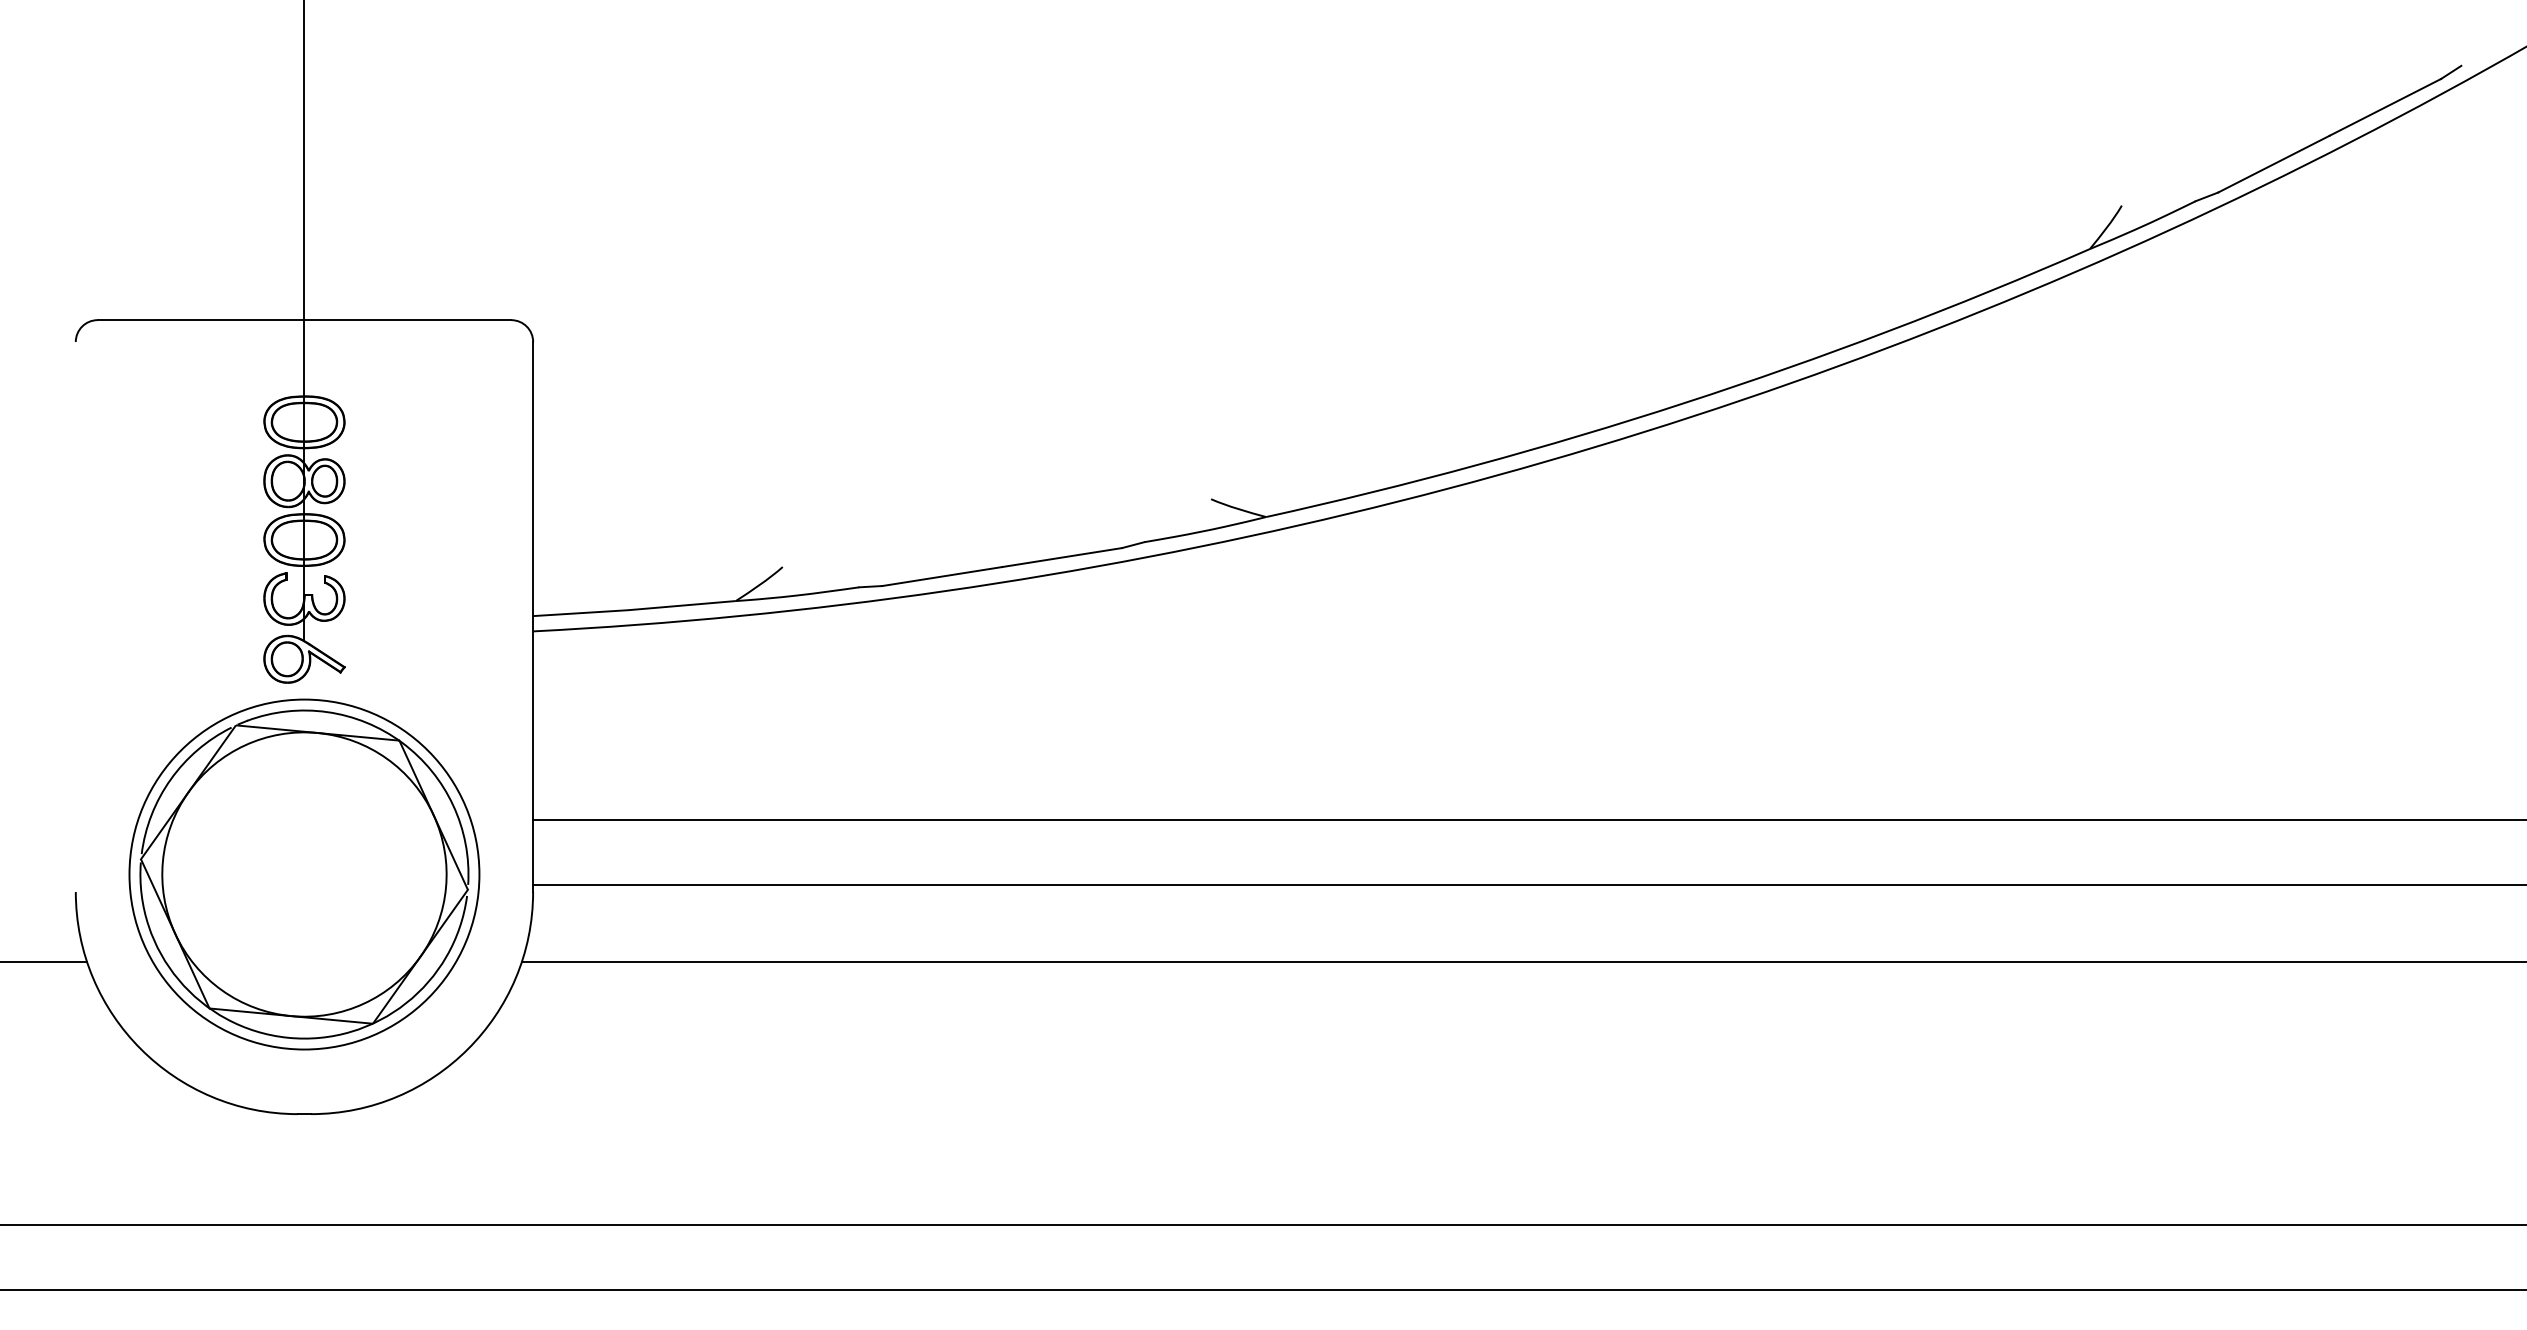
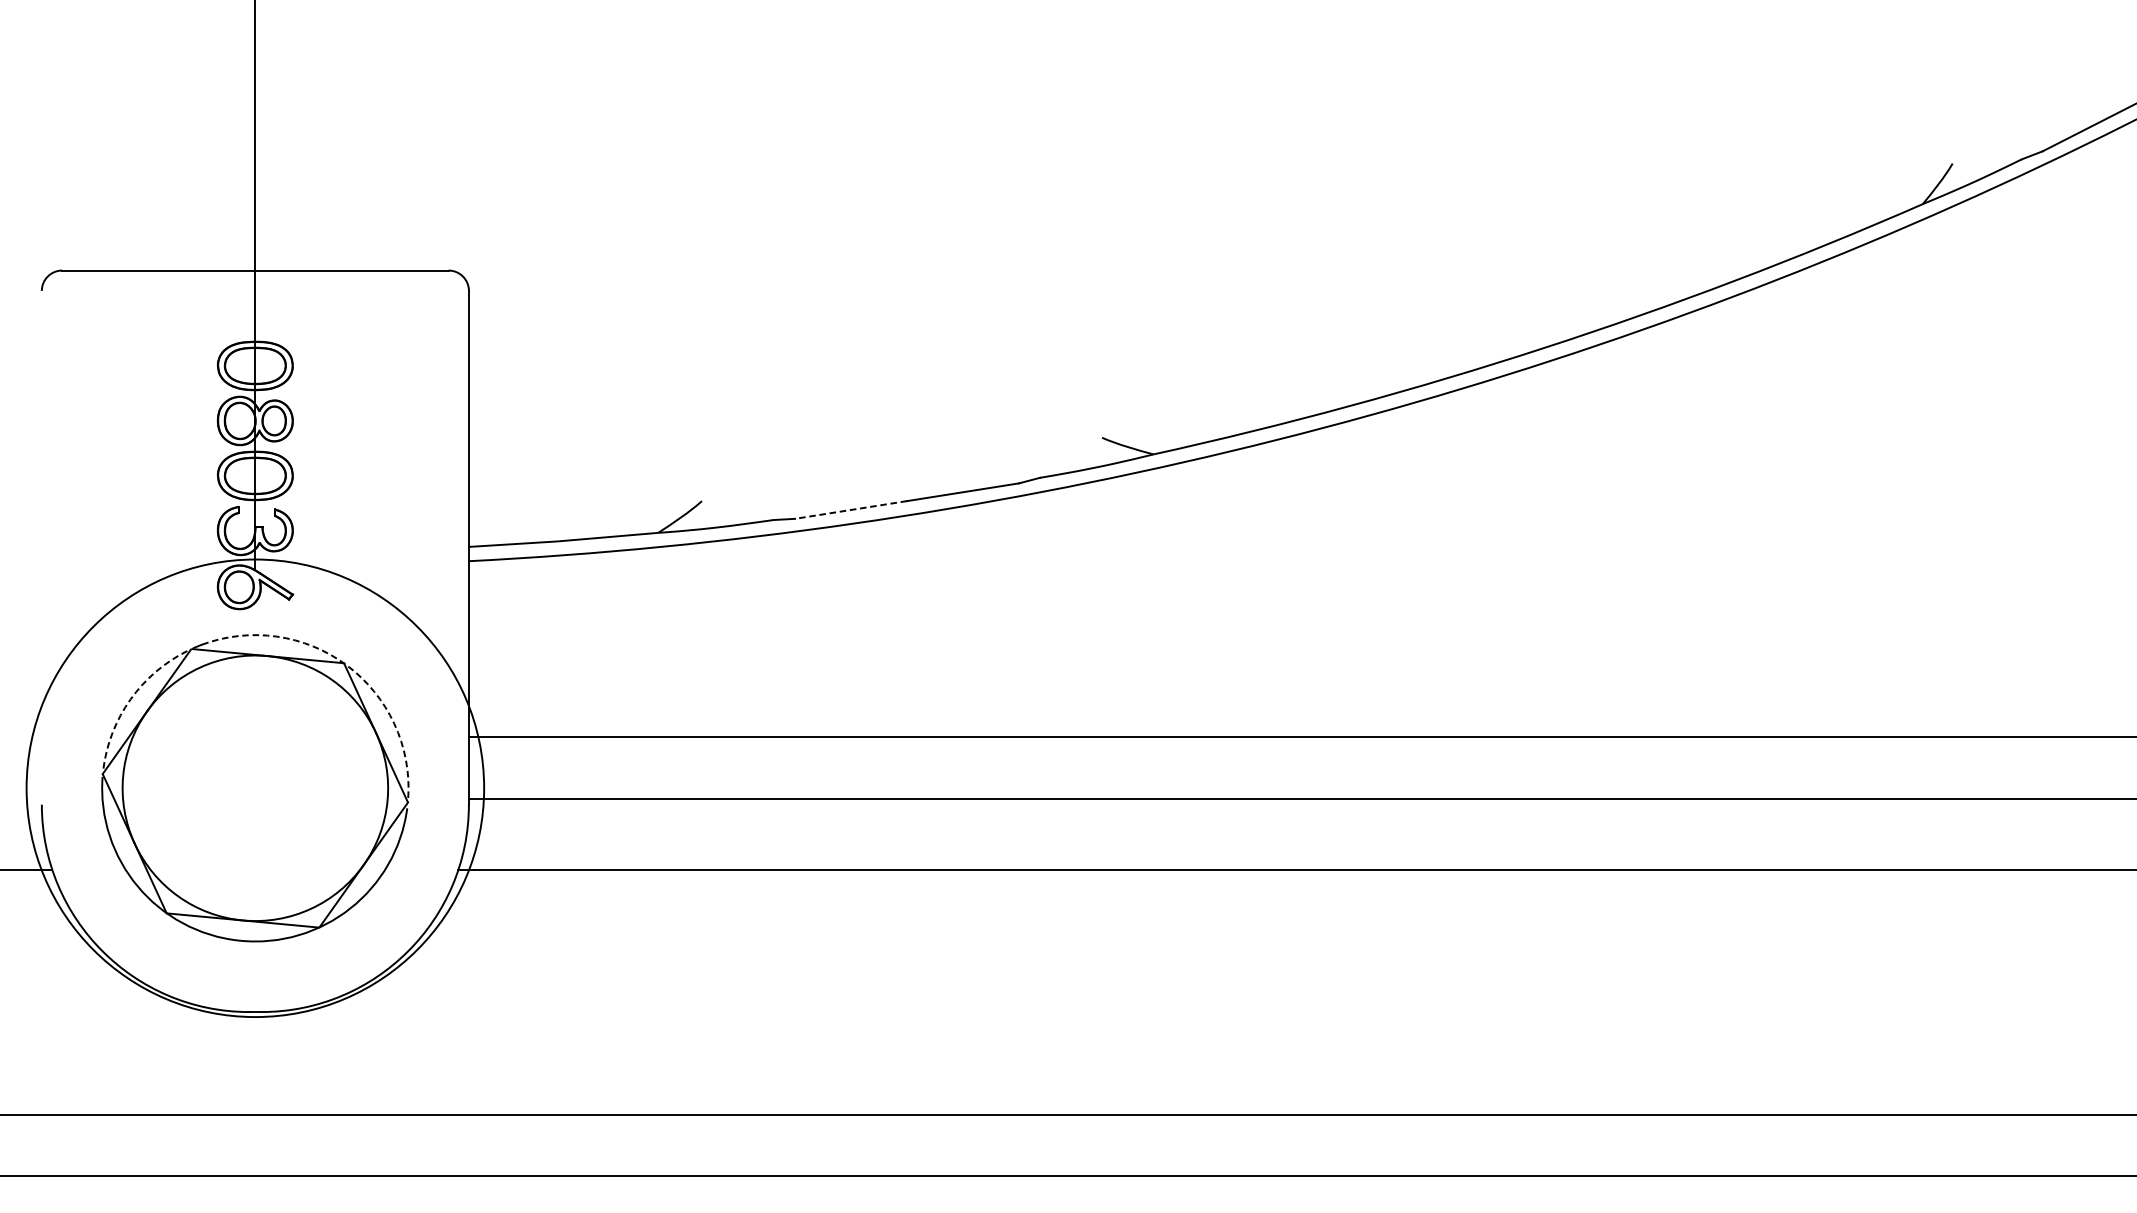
line: (942, 576) -> (851, 509), solid -> dashed
arc: (402, 742) -> (346, 664), solid -> dashed
arc: (170, 779) -> (130, 699), solid -> dashed
circle: (304, 874) -> (255, 788), size x1.4

